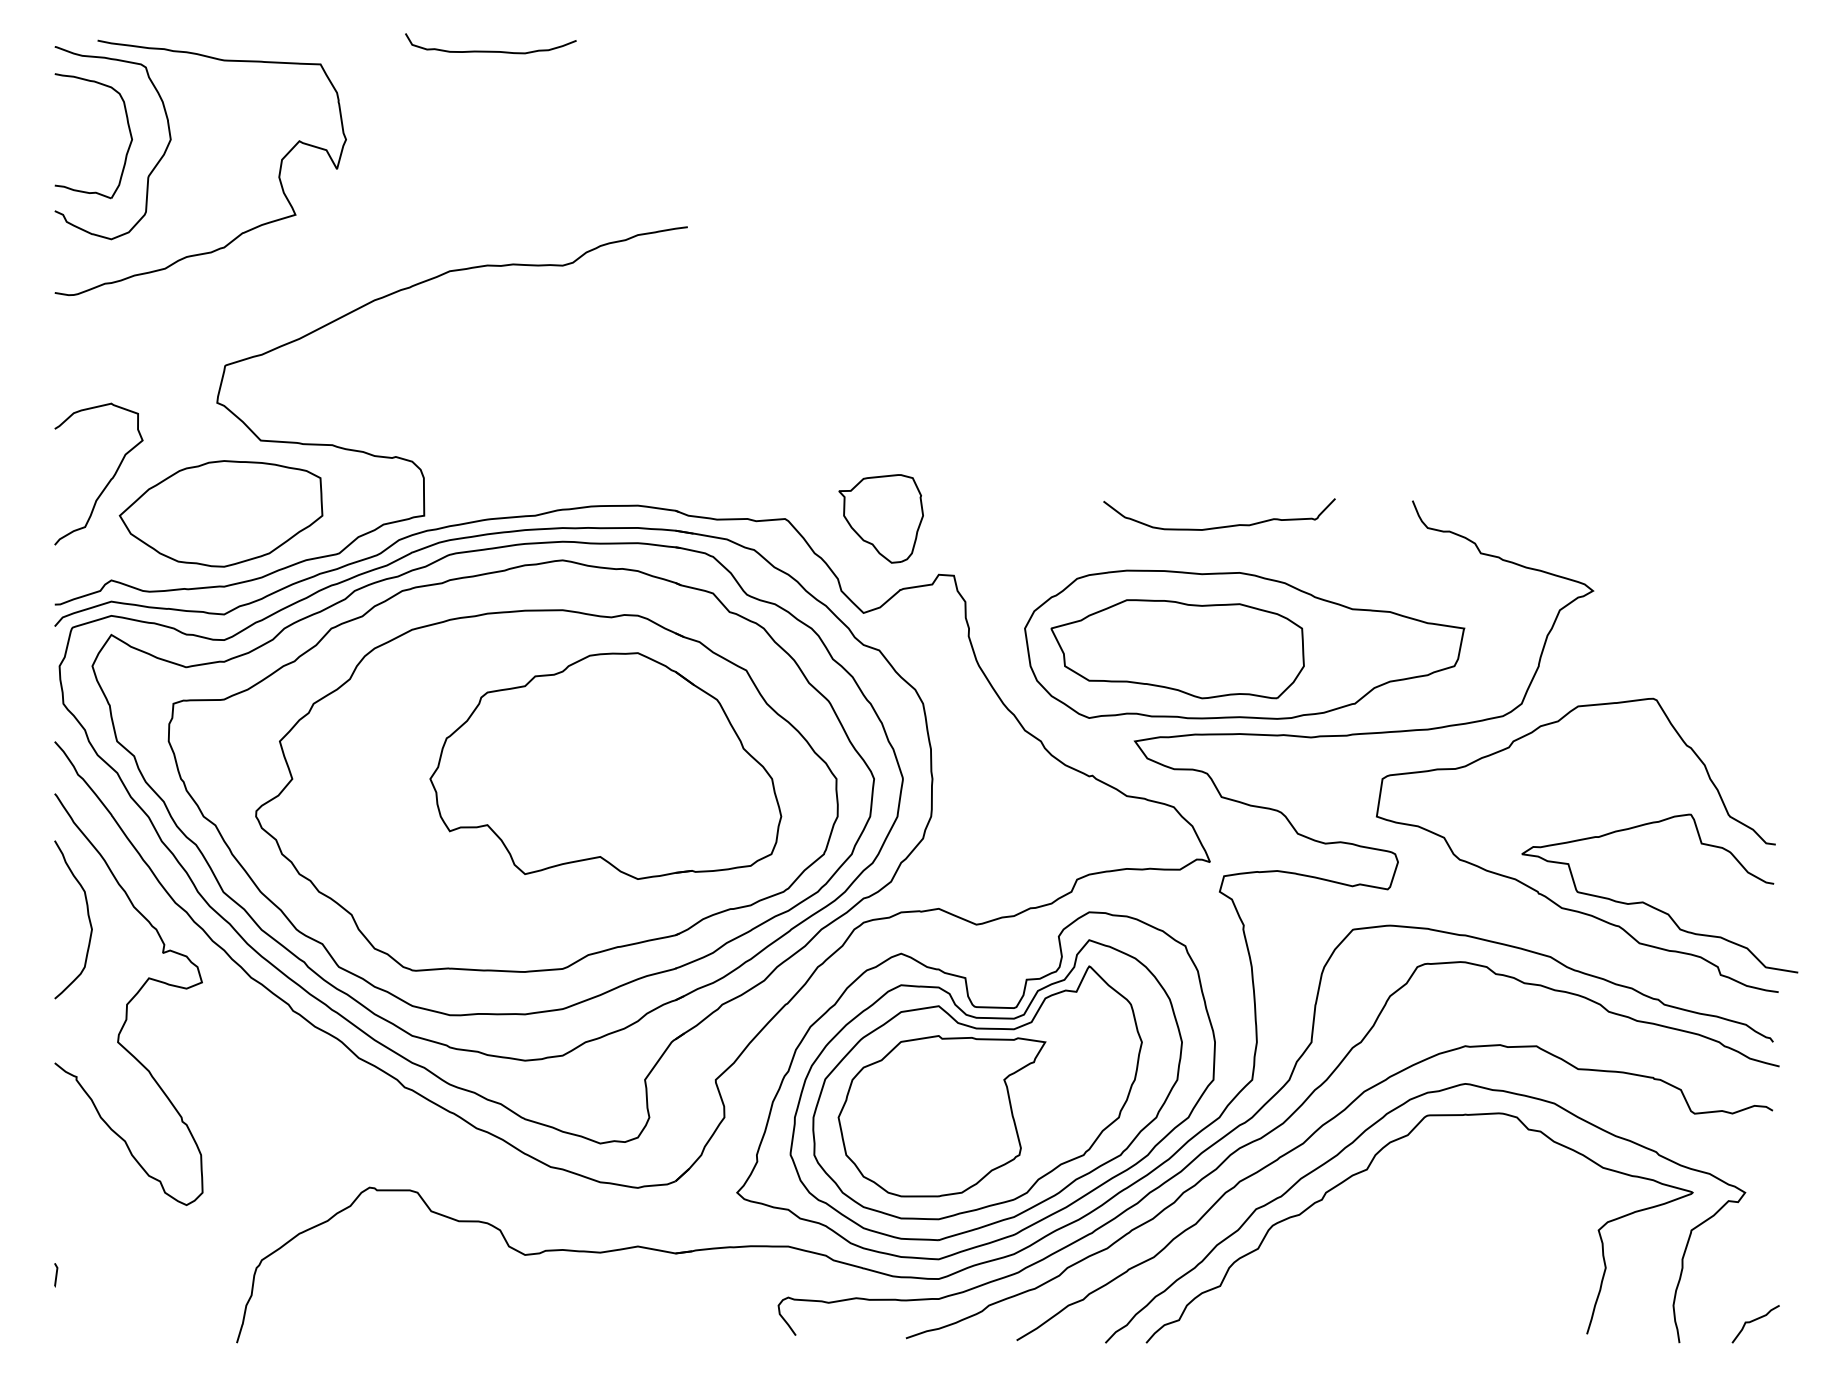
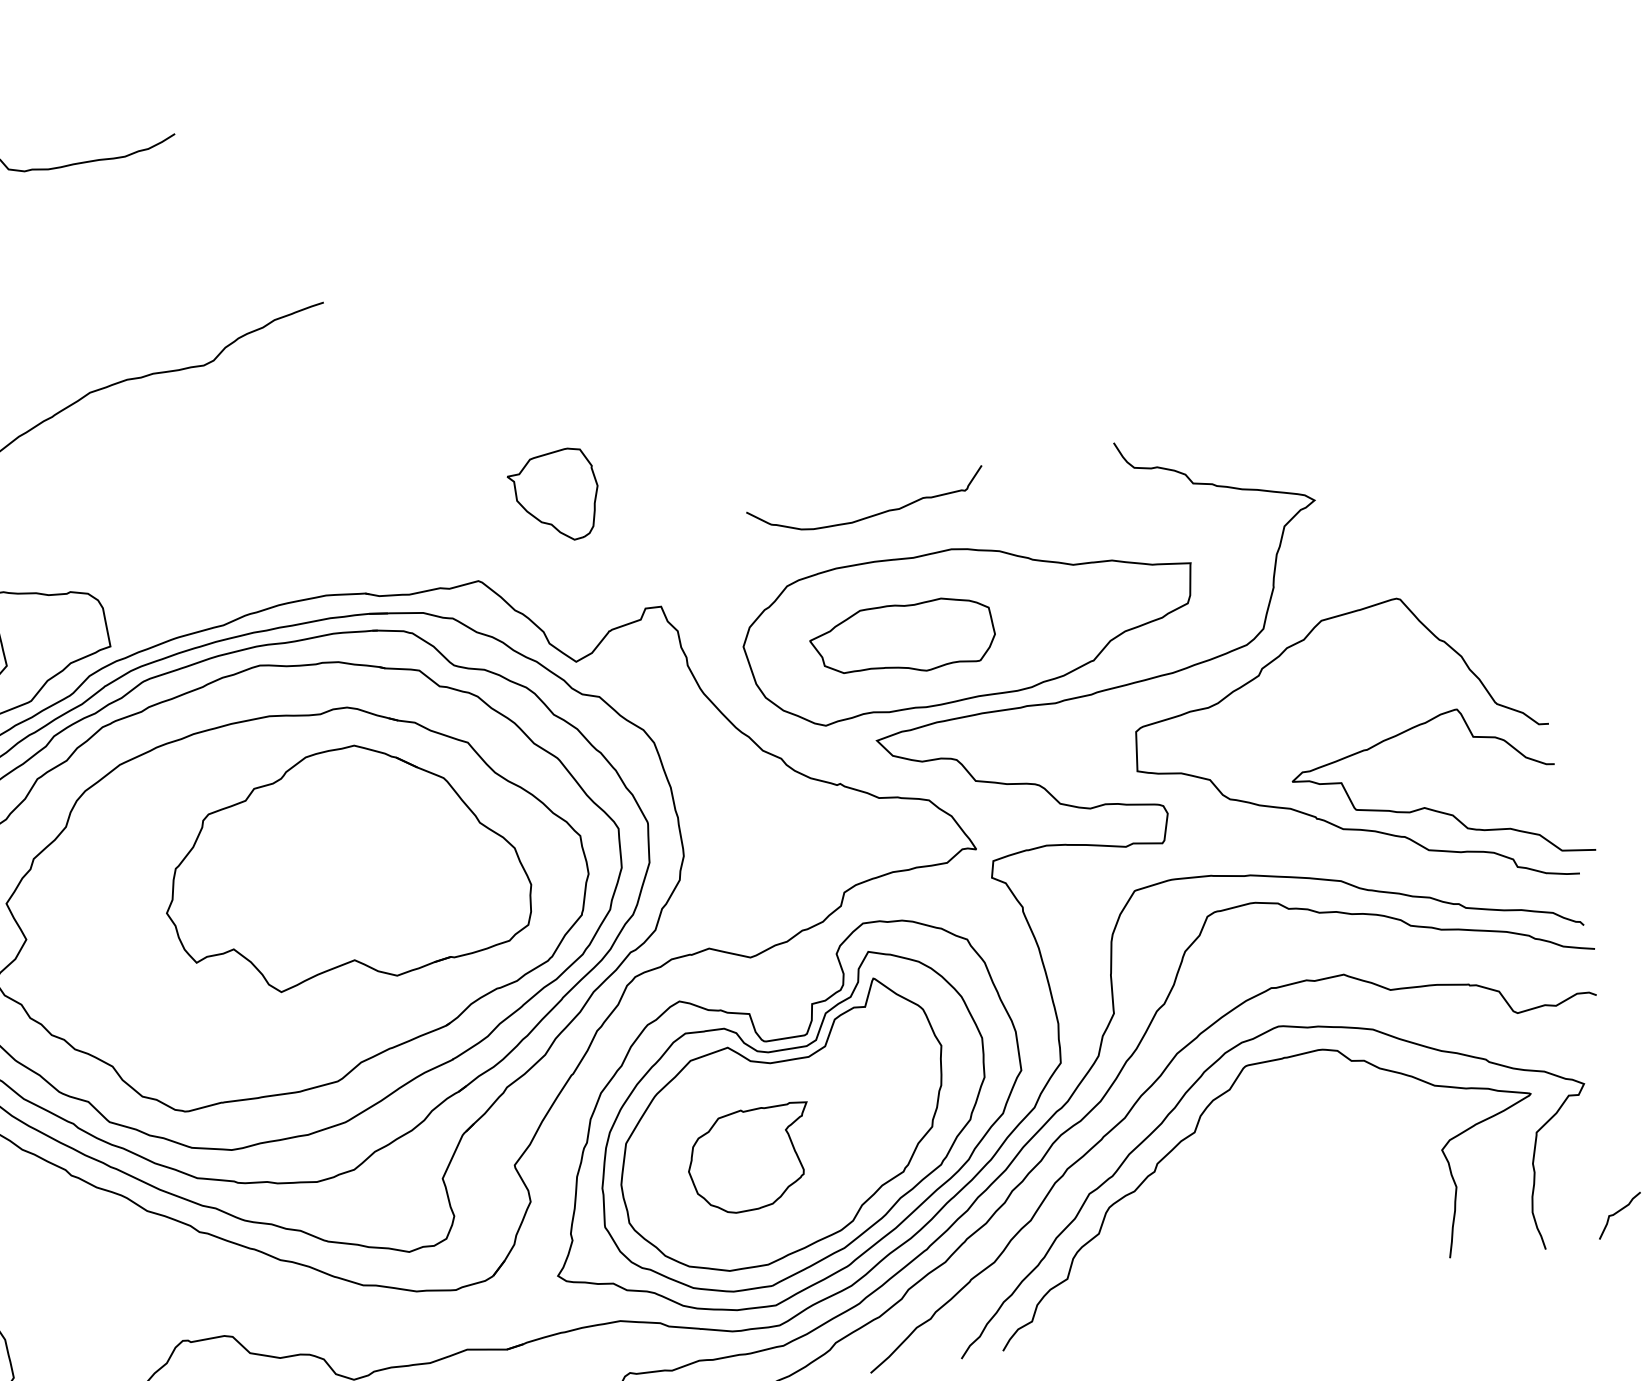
part: (880, 518) -> (554, 496), moved
curve: (1219, 526) -> (869, 515), moved
part: (1177, 649) -> (902, 639), size x0.7
part: (941, 1116) -> (751, 1159), size x0.6

